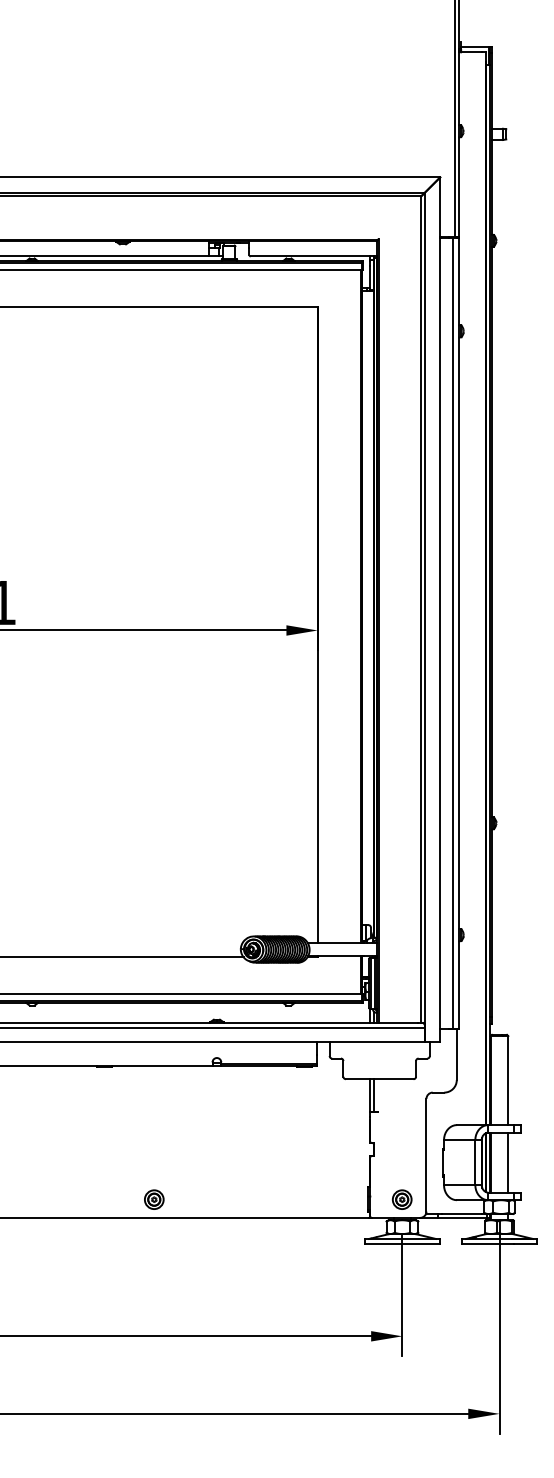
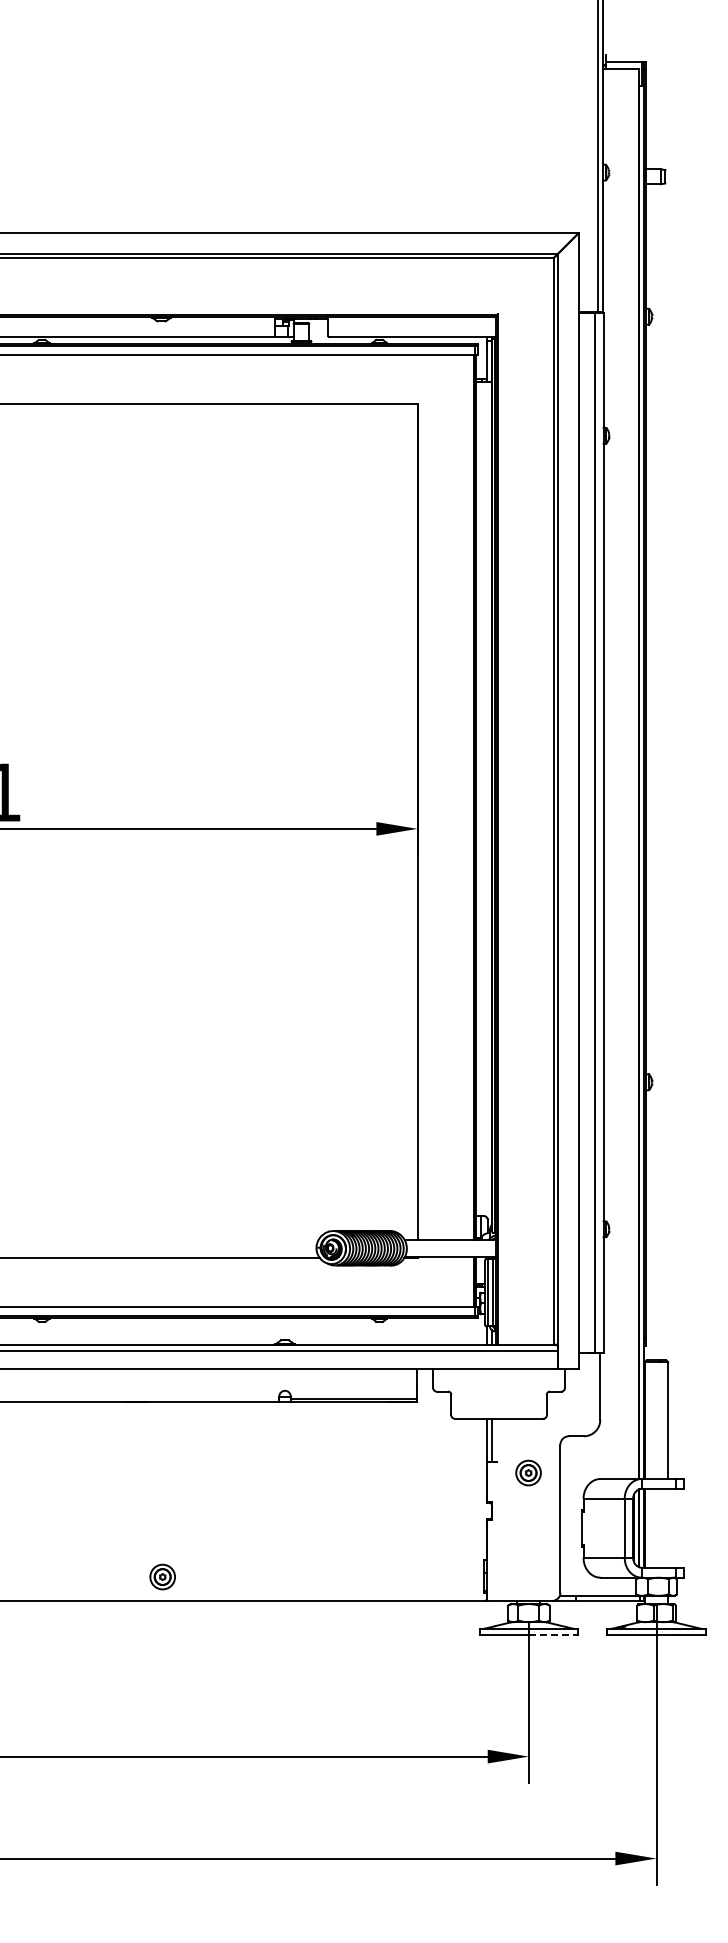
line: (508, 1162) -> (668, 1527), removed
part: (154, 1199) -> (162, 1576), moved
part: (402, 1199) -> (528, 1472), moved
line: (421, 1244) -> (553, 1635), solid -> dashed

